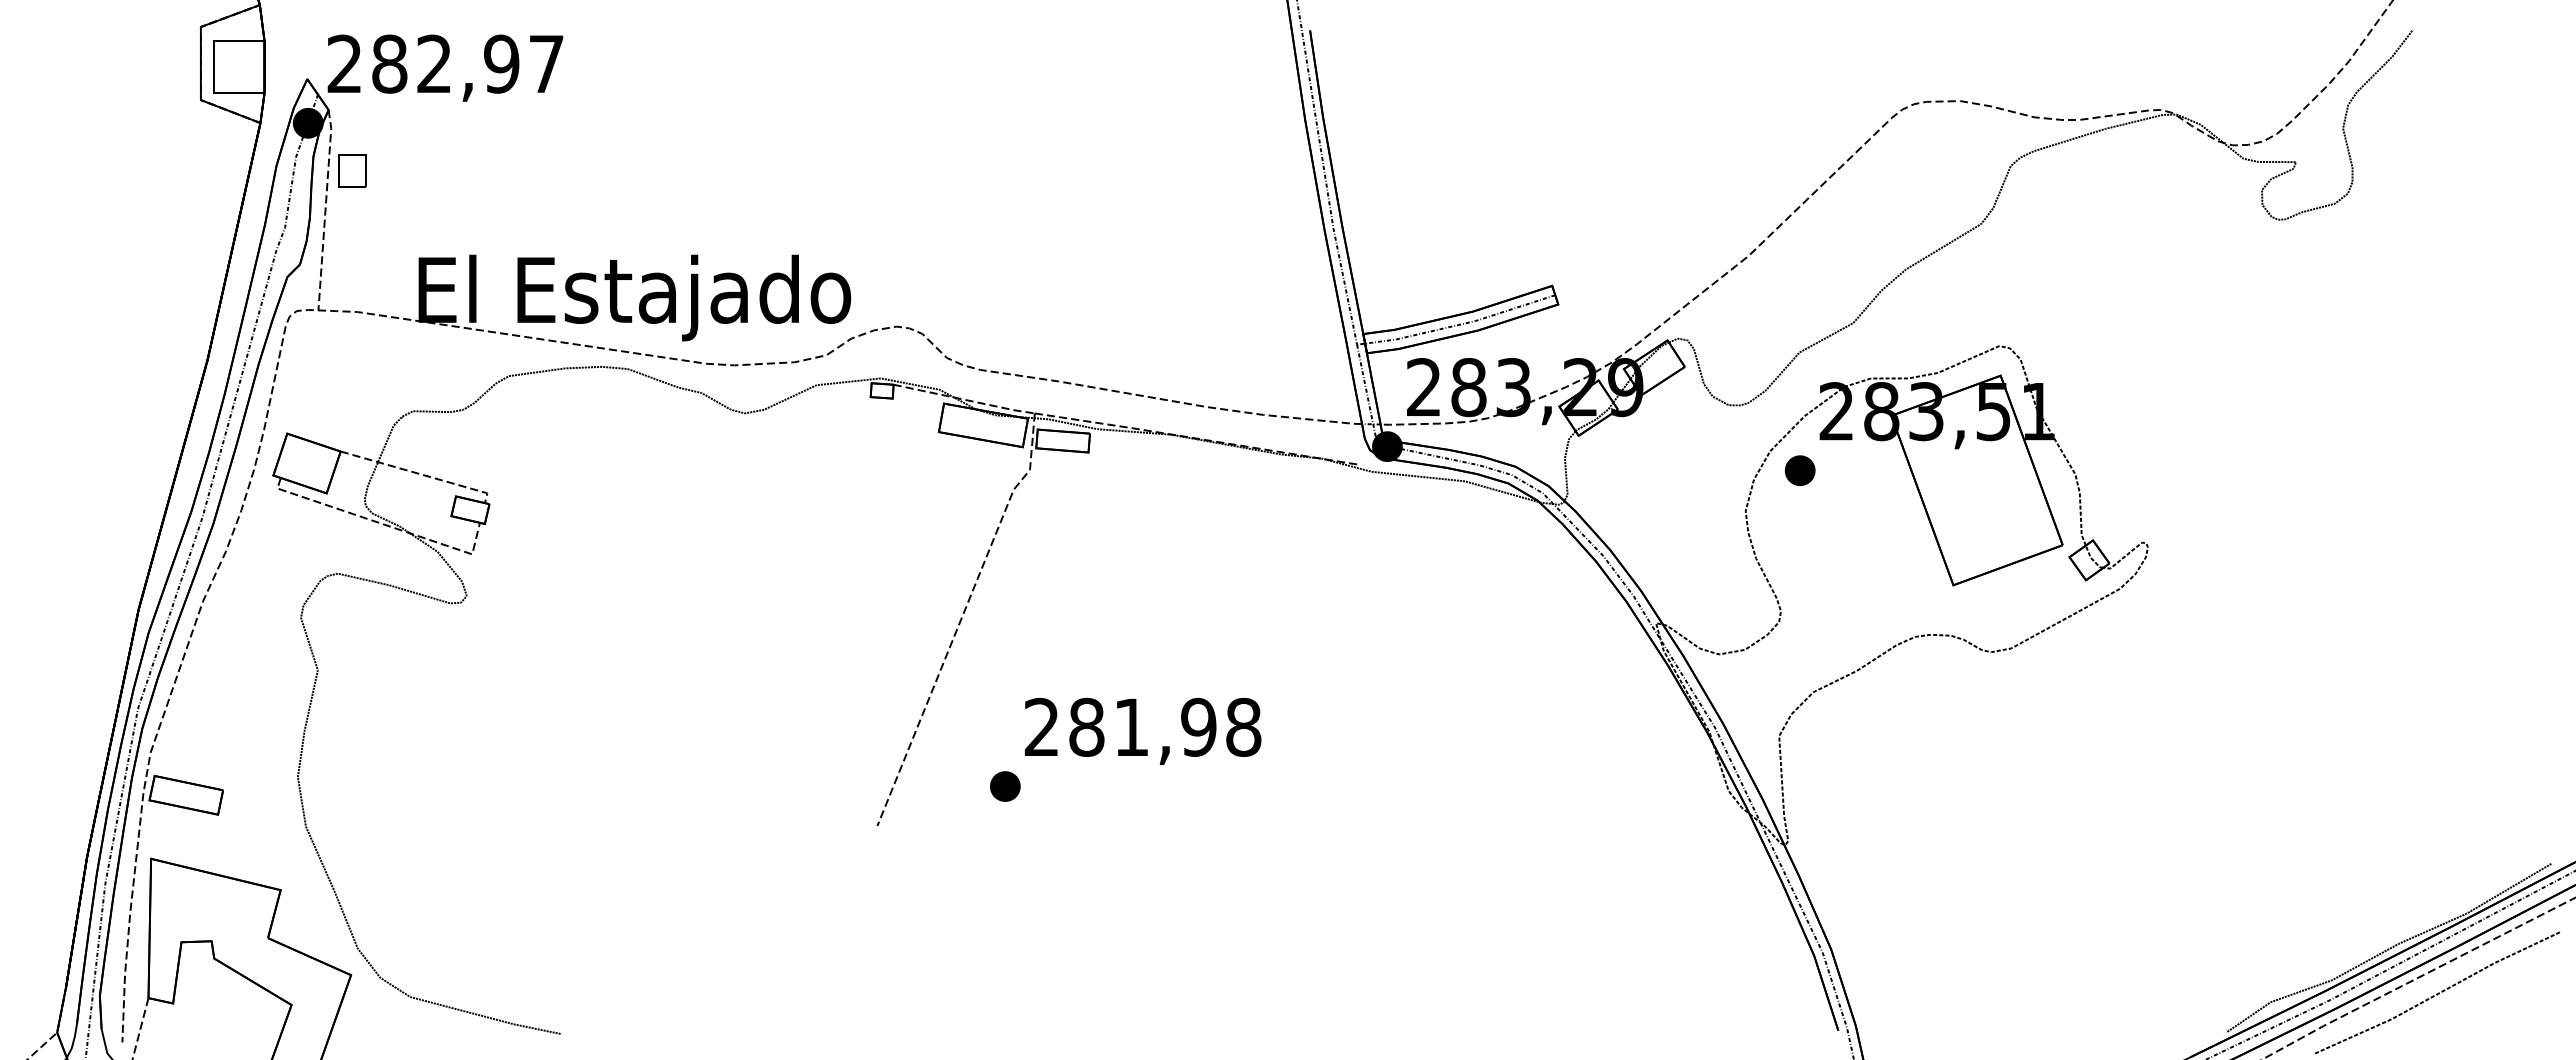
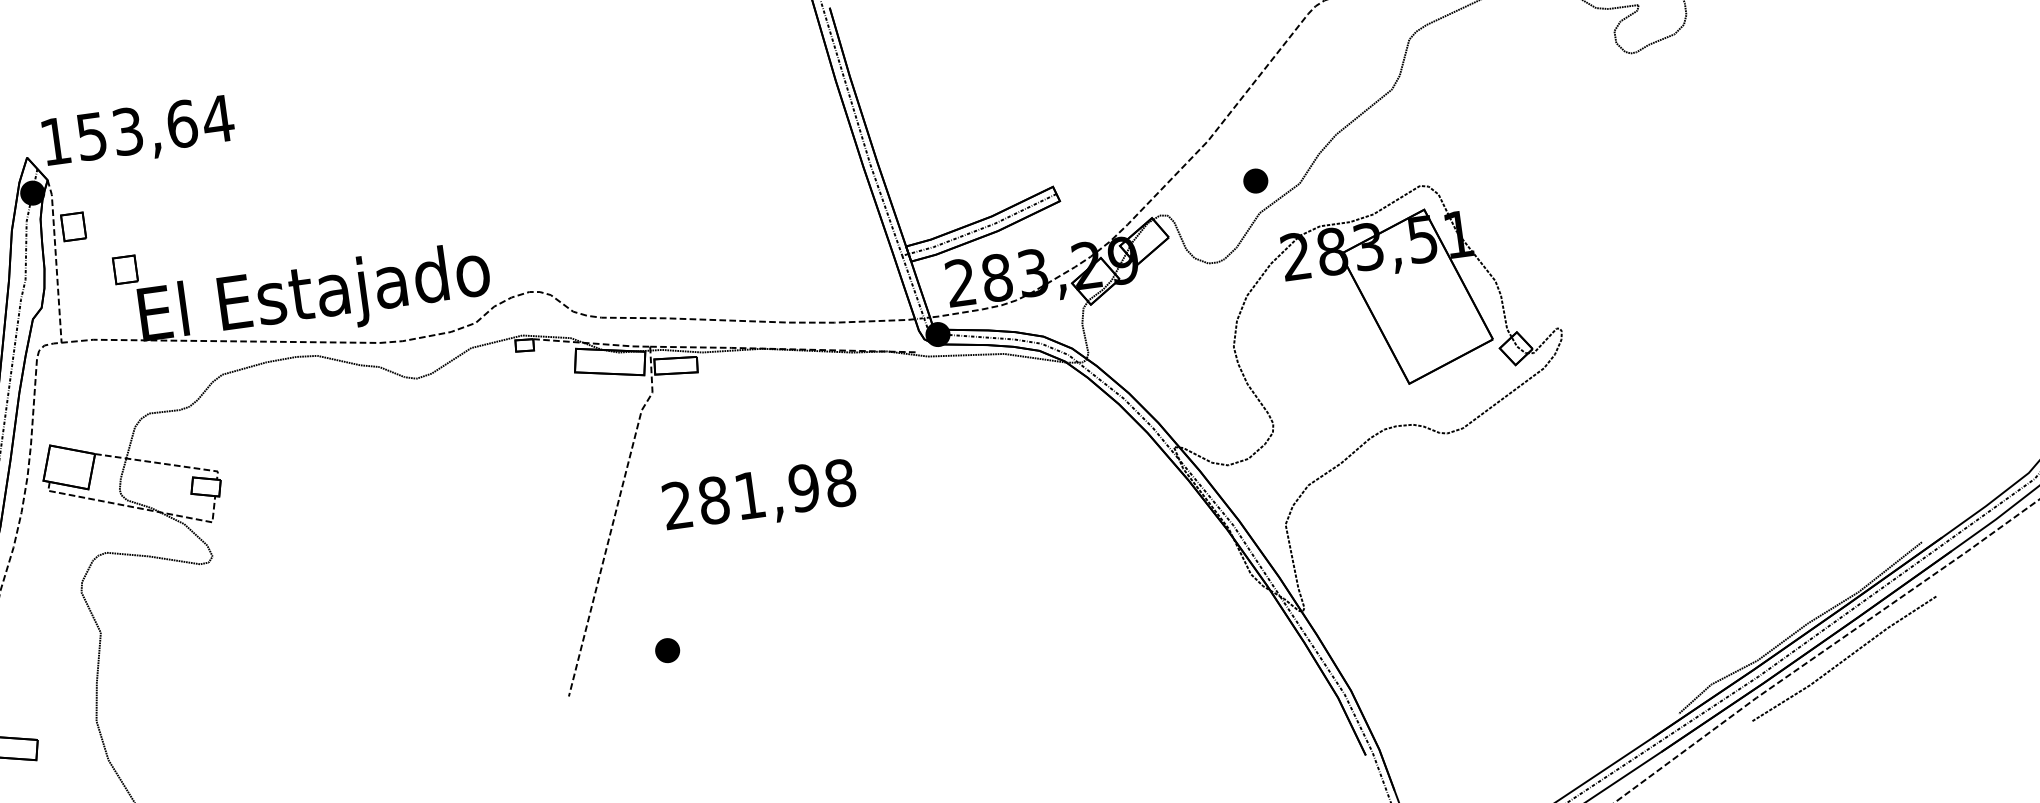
text: (446, 63) -> (137, 129), 282,97 -> 153,64
part: (408, 231) -> (125, 269), added
part: (1799, 470) -> (1255, 180), moved
text: (1143, 730) -> (759, 496), moved

